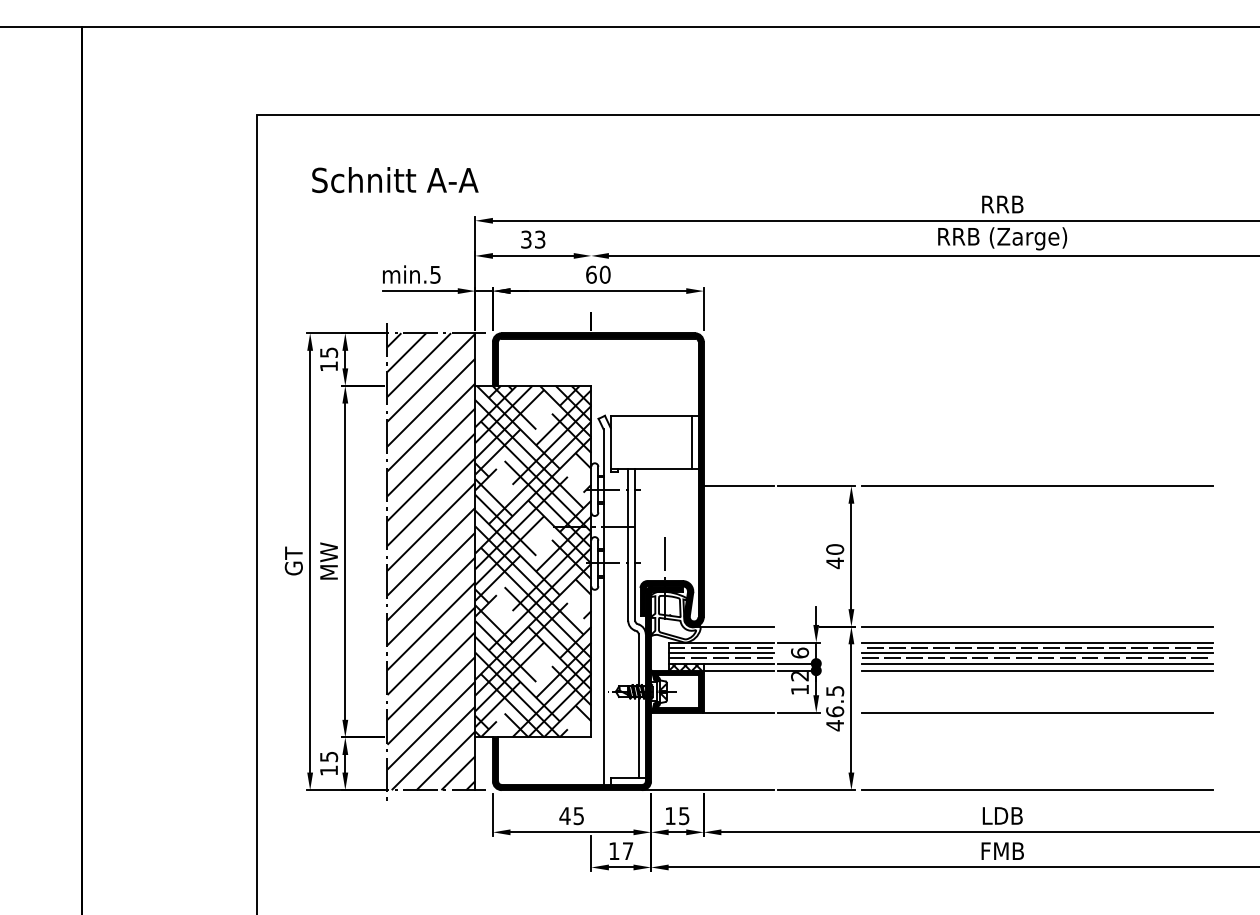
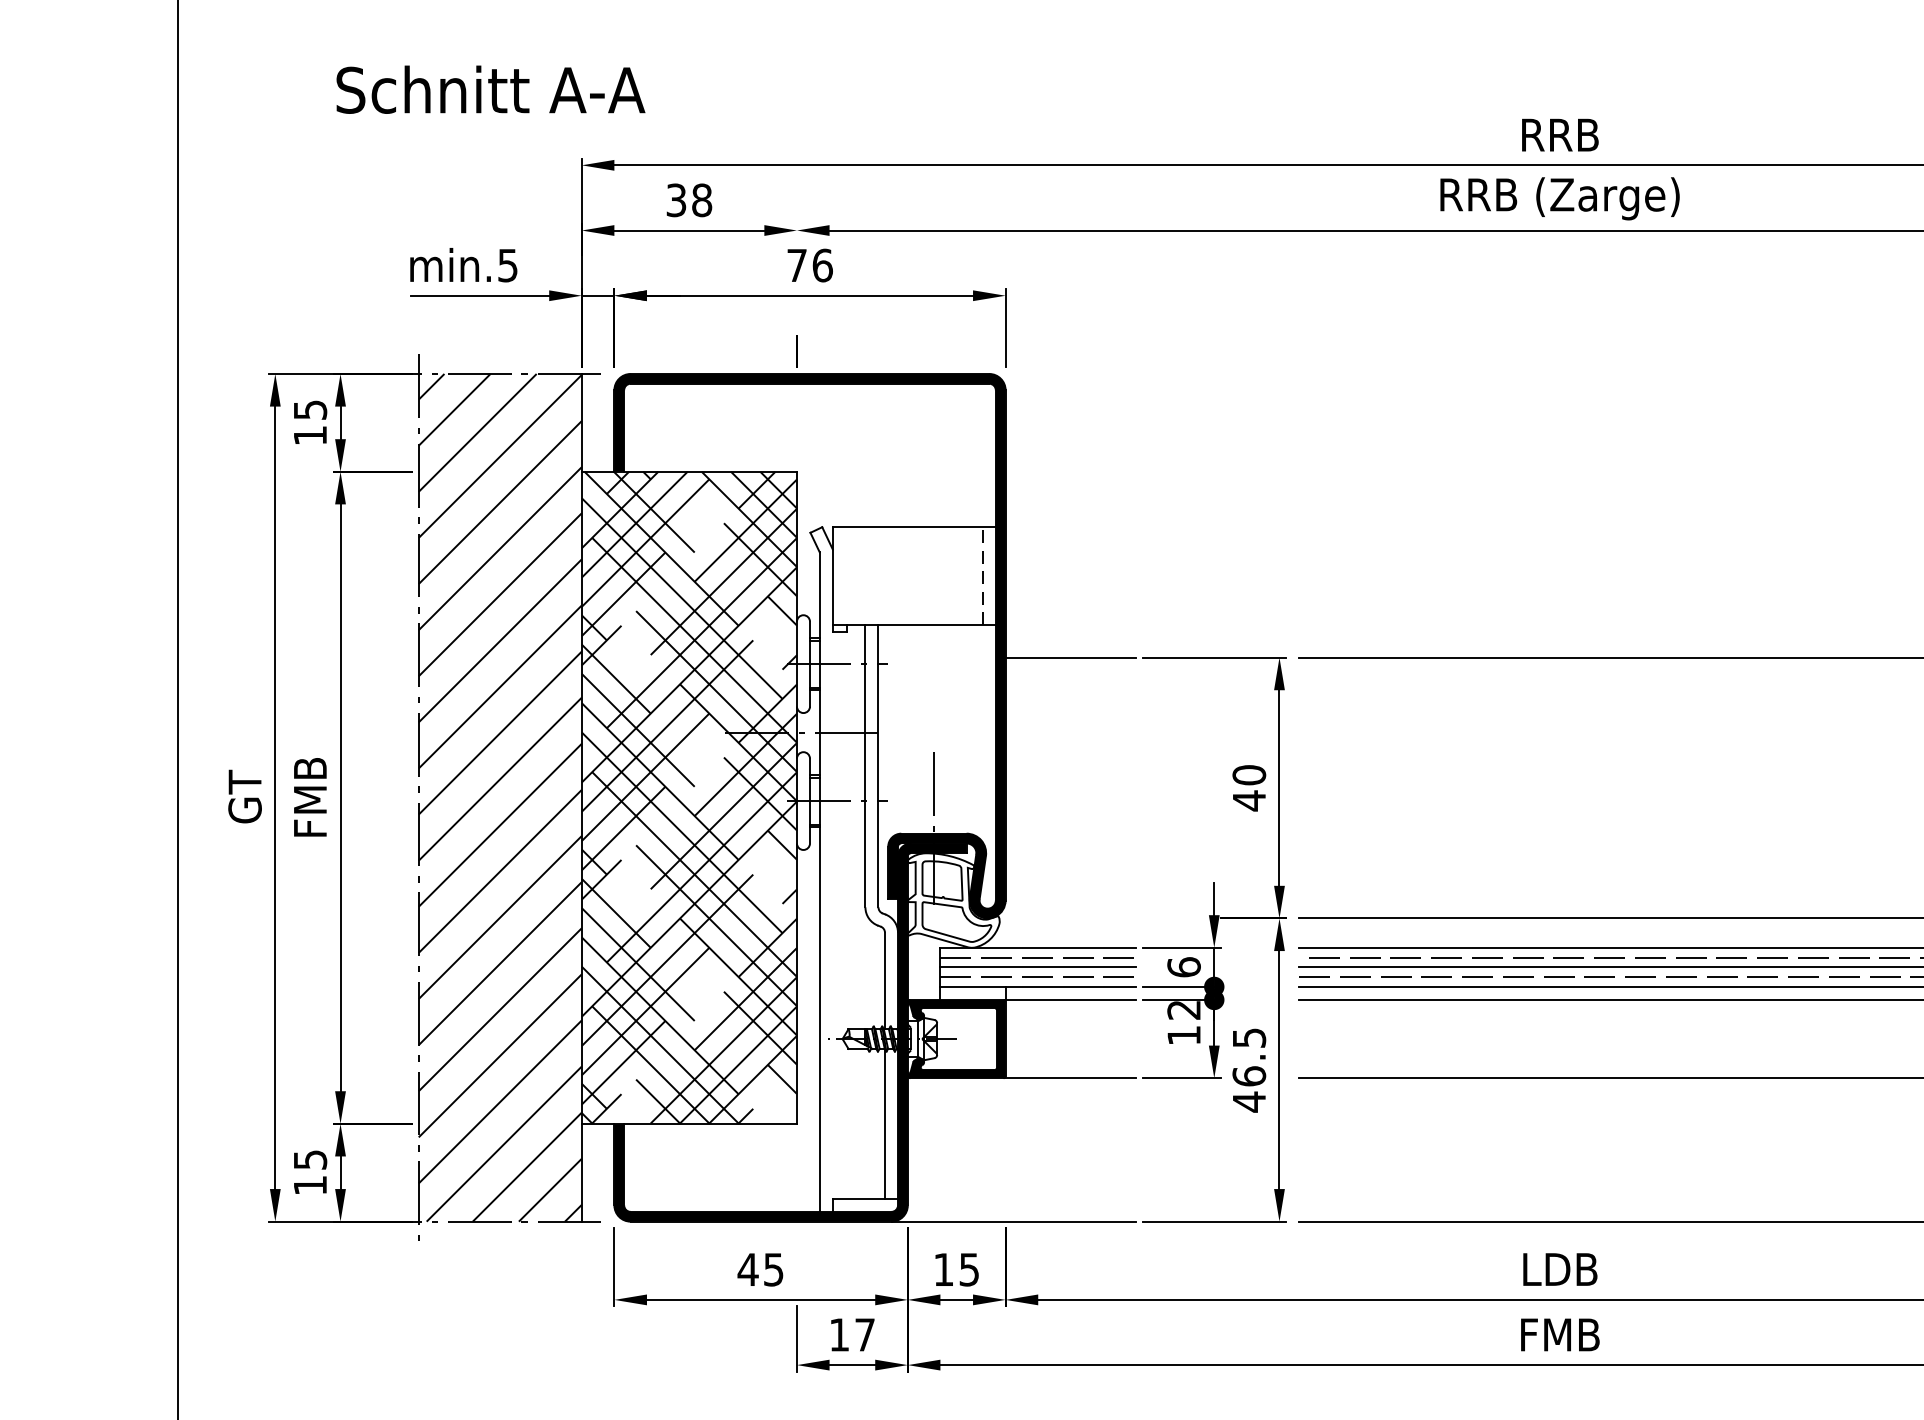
text: (395, 180) -> (491, 90), moved
text: (539, 239) -> (700, 200), 33 -> 38
text: (598, 274) -> (810, 264), 60 -> 76
line: (691, 441) -> (982, 574), solid -> dashed
text: (328, 561) -> (309, 797), MW -> FMB
line: (734, 626) -> (1062, 918), removed
hatch: (686, 666) -> (973, 992), removed

